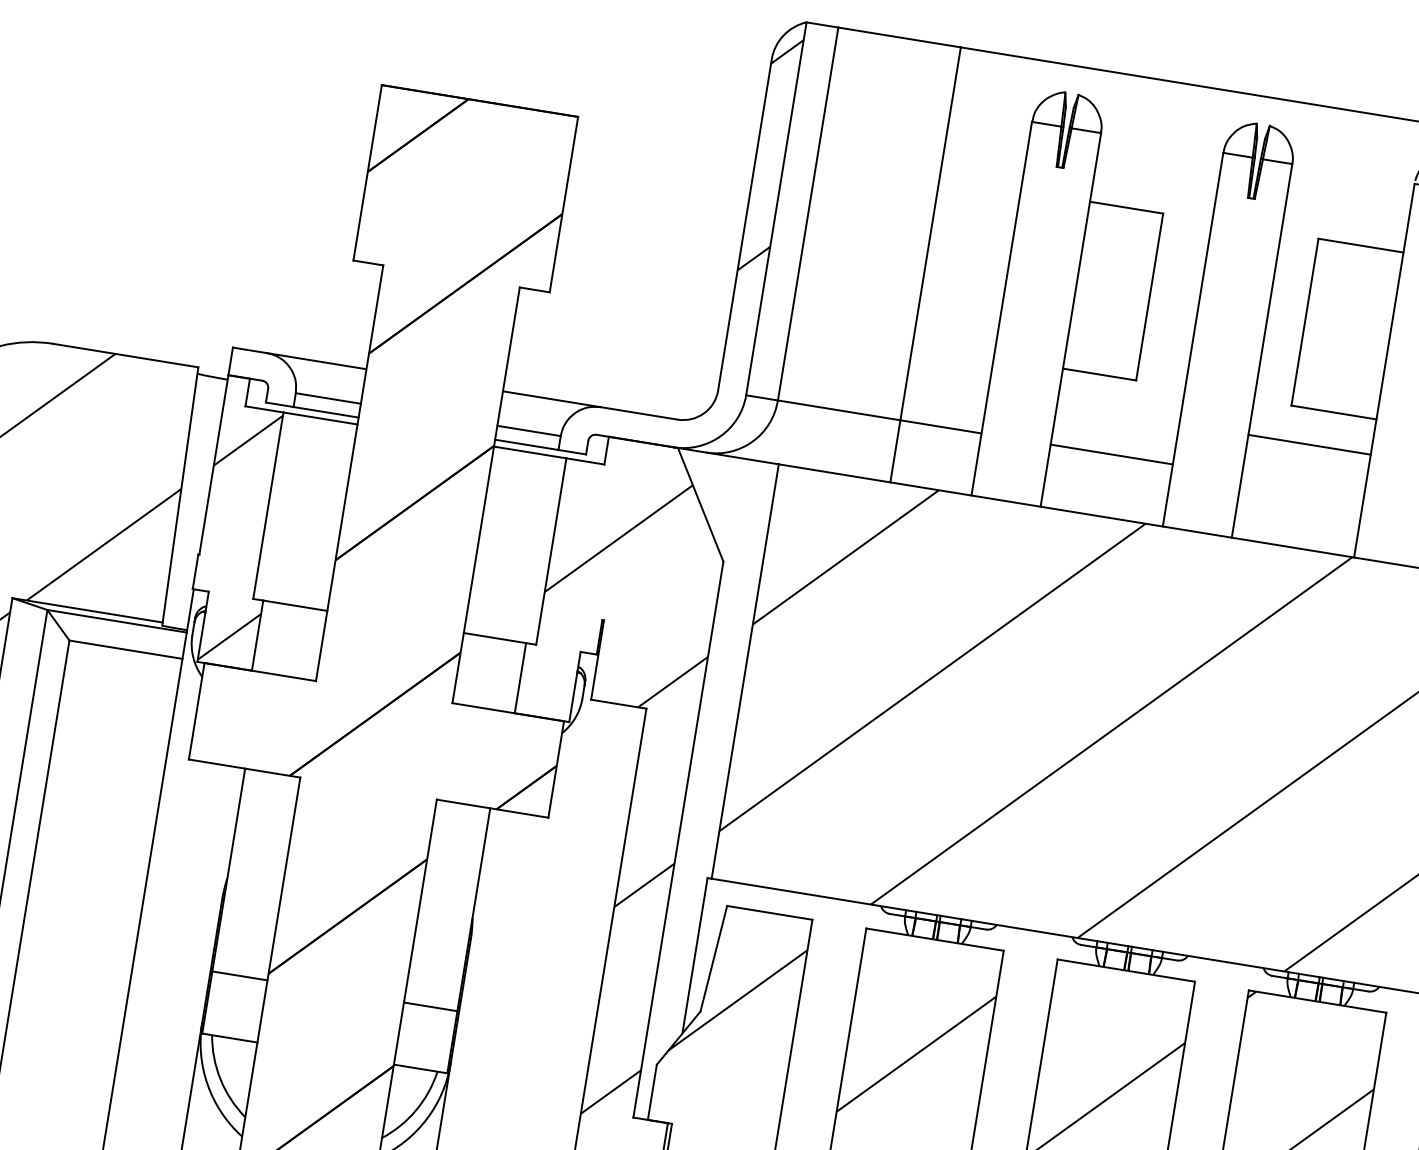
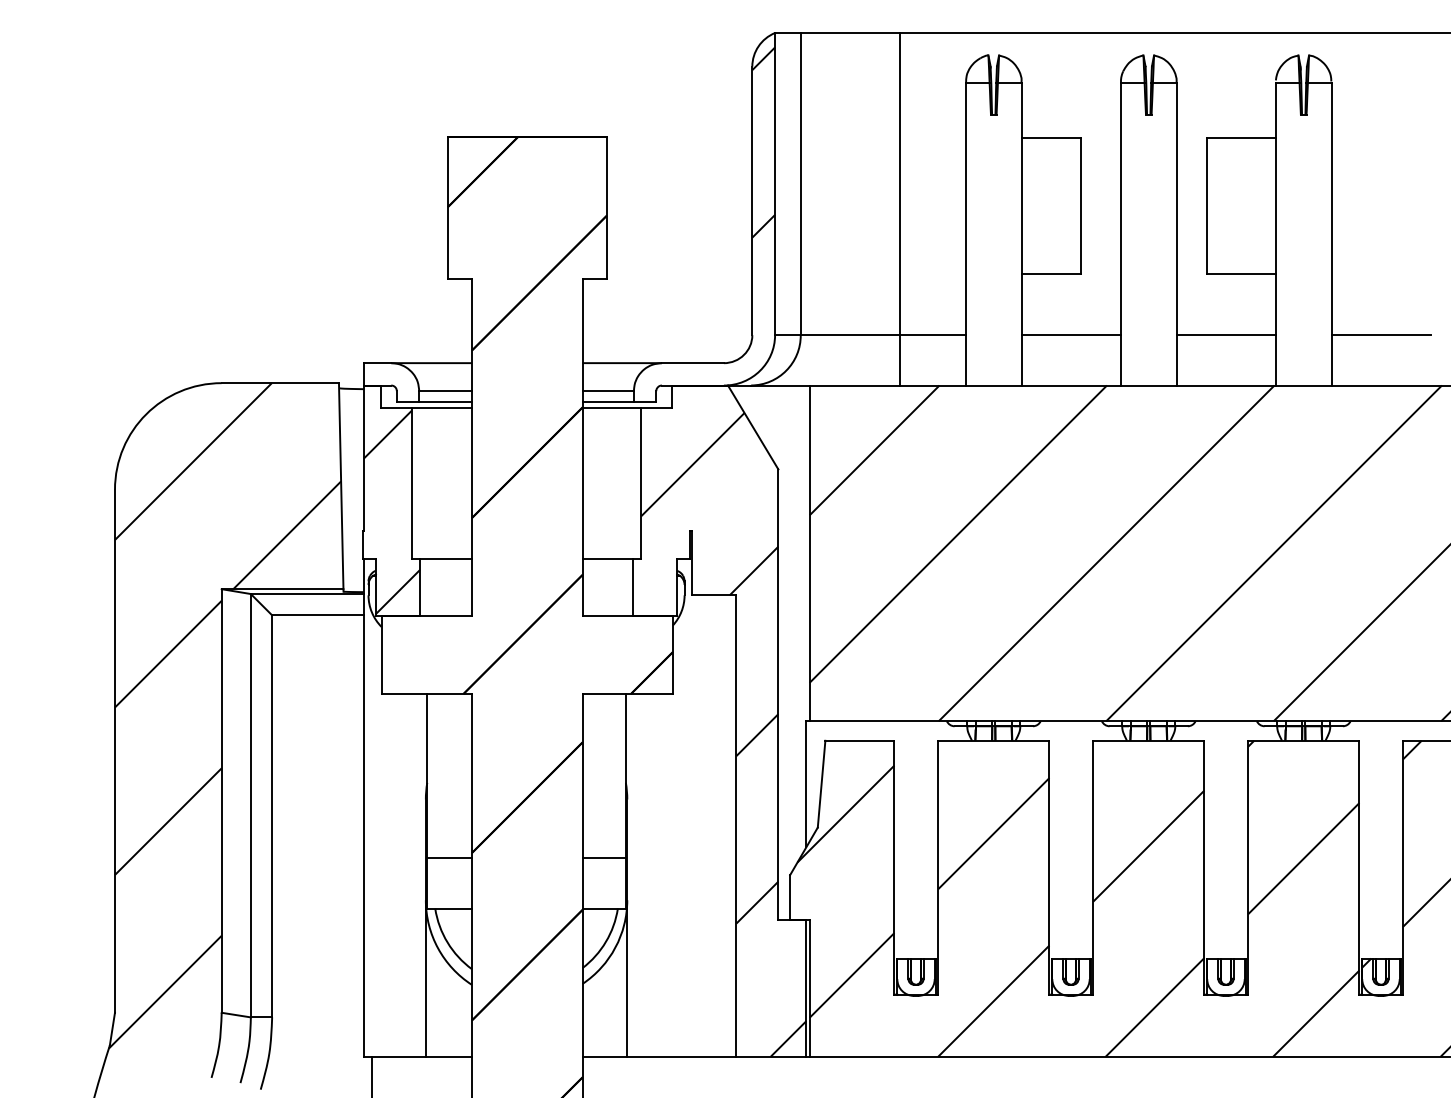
line: (1308, 445) -> (1225, 335), moved

